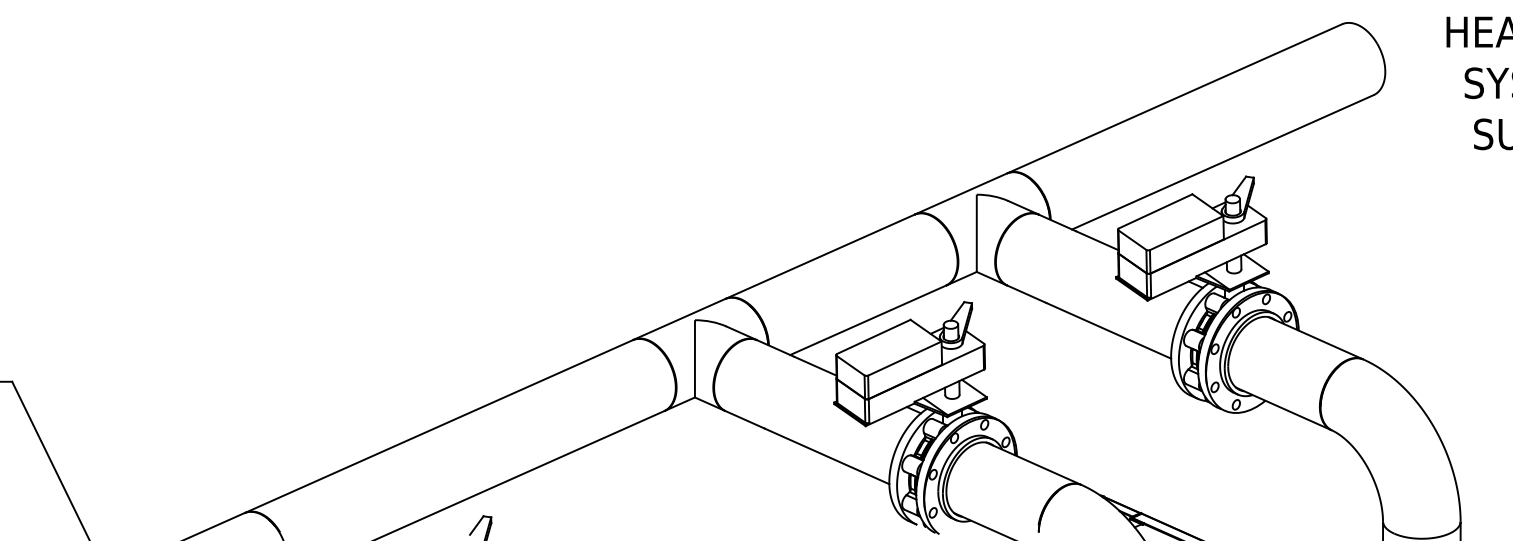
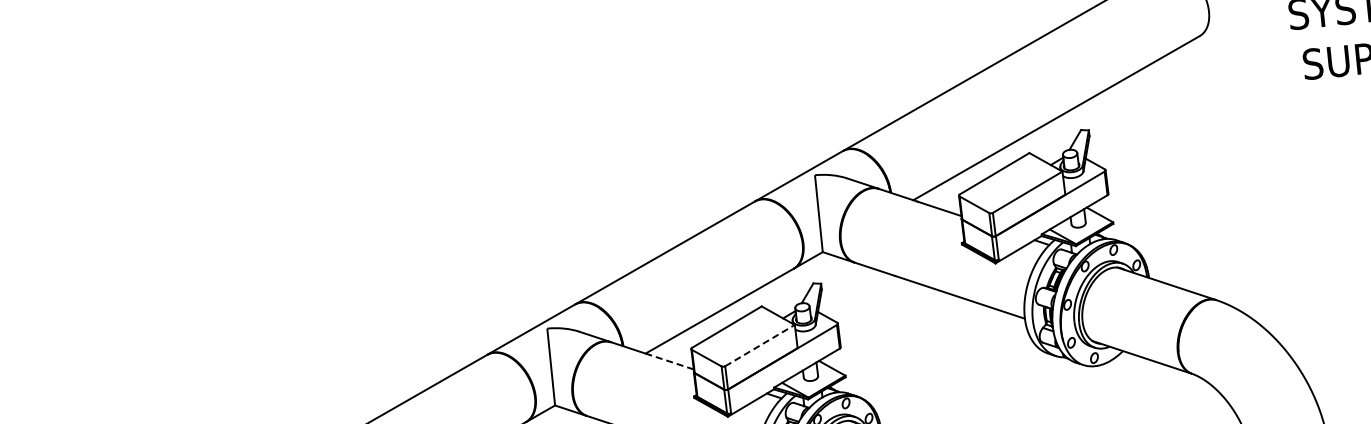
line: (905, 358) -> (760, 345), solid -> dashed
line: (814, 366) -> (670, 362), solid -> dashed

